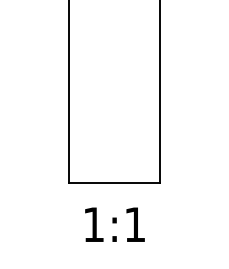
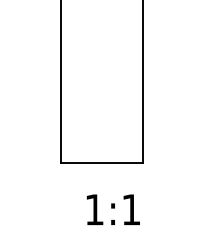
text: (113, 224) -> (112, 209), moved

